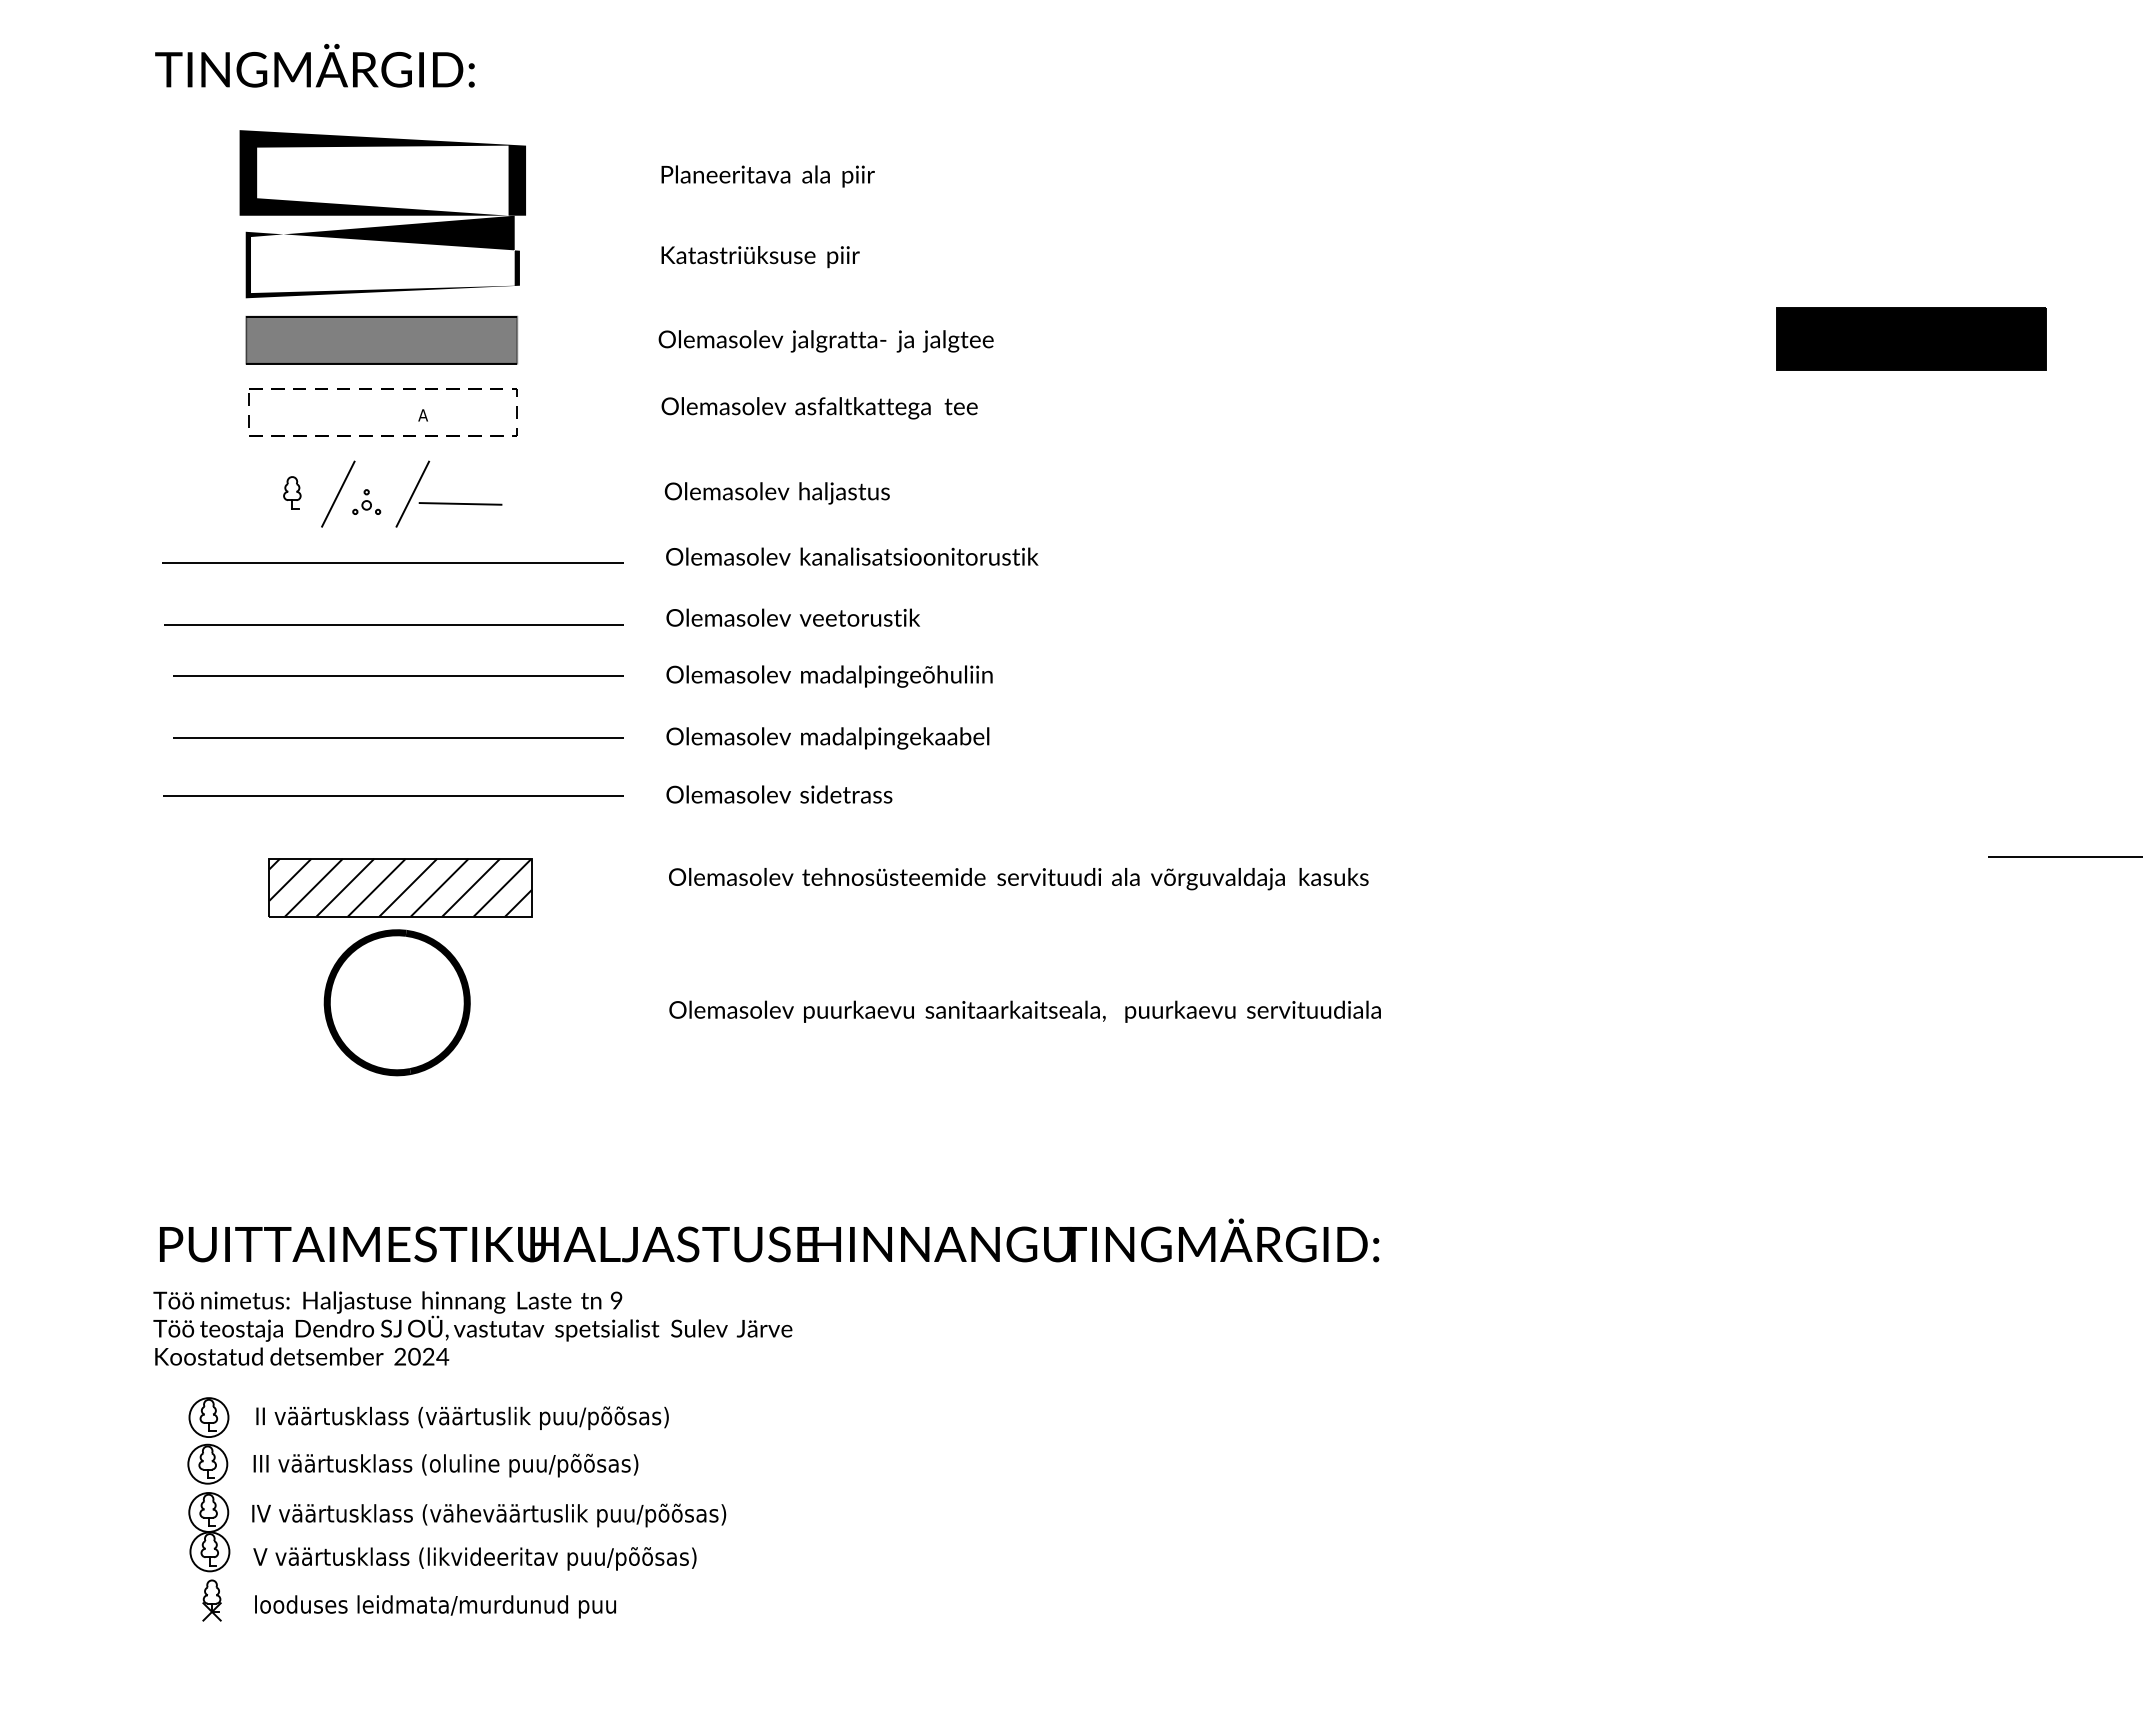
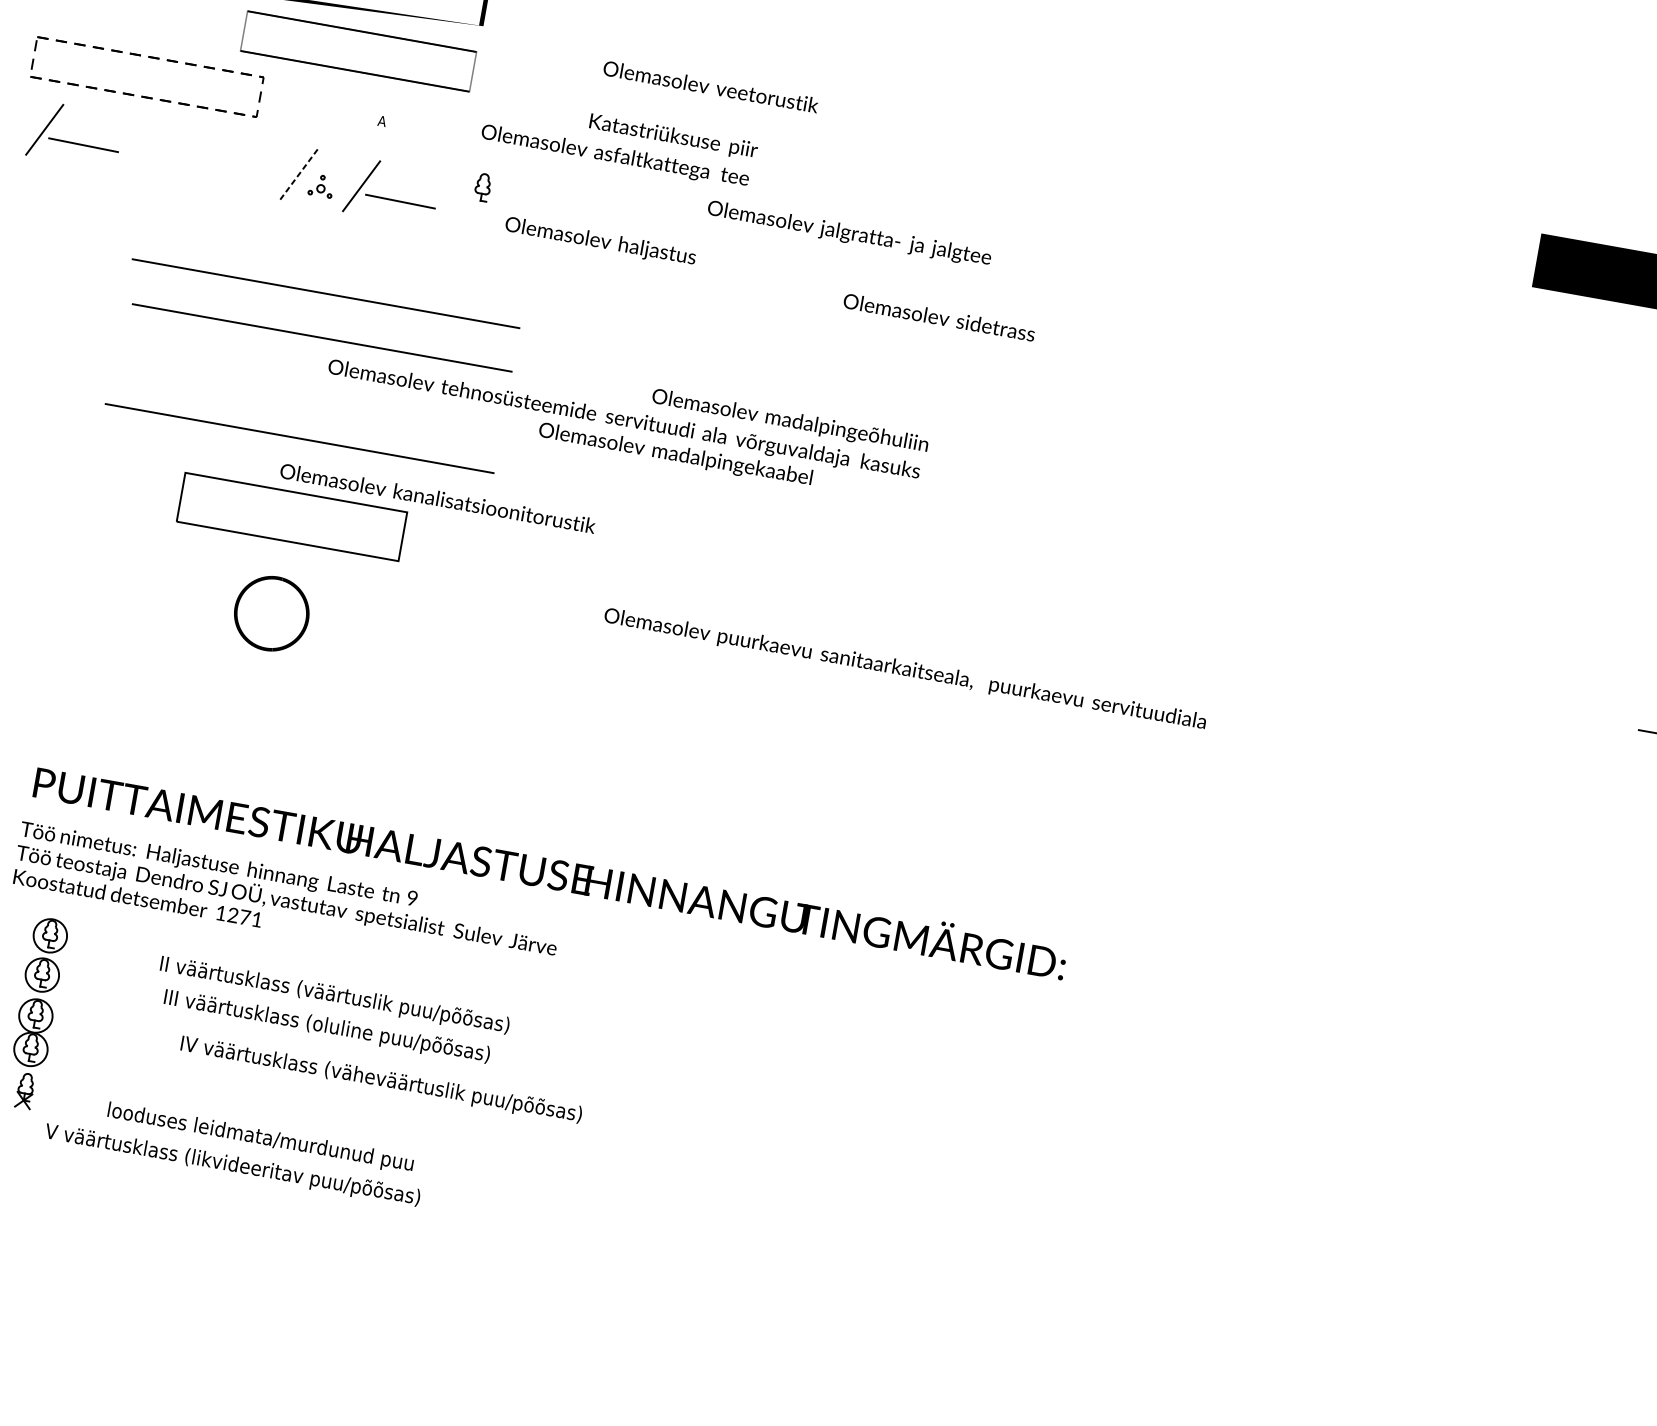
text: (760, 257) -> (673, 137), moved
fill: (381, 339) -> (358, 50), removed
text: (825, 341) -> (848, 234), moved
part: (382, 389) -> (149, 57), moved
text: (819, 408) -> (615, 156), moved
part: (292, 492) -> (483, 187), moved
text: (776, 493) -> (599, 242), moved
line: (338, 494) -> (298, 175), solid -> dashed
part: (73, 502) -> (73, 142), added
text: (852, 556) -> (438, 498), moved
line: (392, 562) -> (334, 240), removed
text: (792, 617) -> (710, 86), moved
text: (829, 676) -> (790, 421), moved
line: (398, 737) -> (312, 389), removed
text: (779, 794) -> (939, 317), moved
text: (1018, 879) -> (623, 420), moved
hatch: (400, 887) -> (291, 516), removed
part: (396, 1002) -> (271, 613), size x0.6
text: (1024, 1011) -> (904, 669), moved
text: (421, 1356) -> (239, 916), 2024 -> 1271
text: (462, 1417) -> (334, 995), moved
text: (445, 1465) -> (326, 1026), moved
text: (489, 1515) -> (381, 1080), moved
text: (474, 1558) -> (232, 1165), moved
text: (435, 1606) -> (260, 1138), moved

